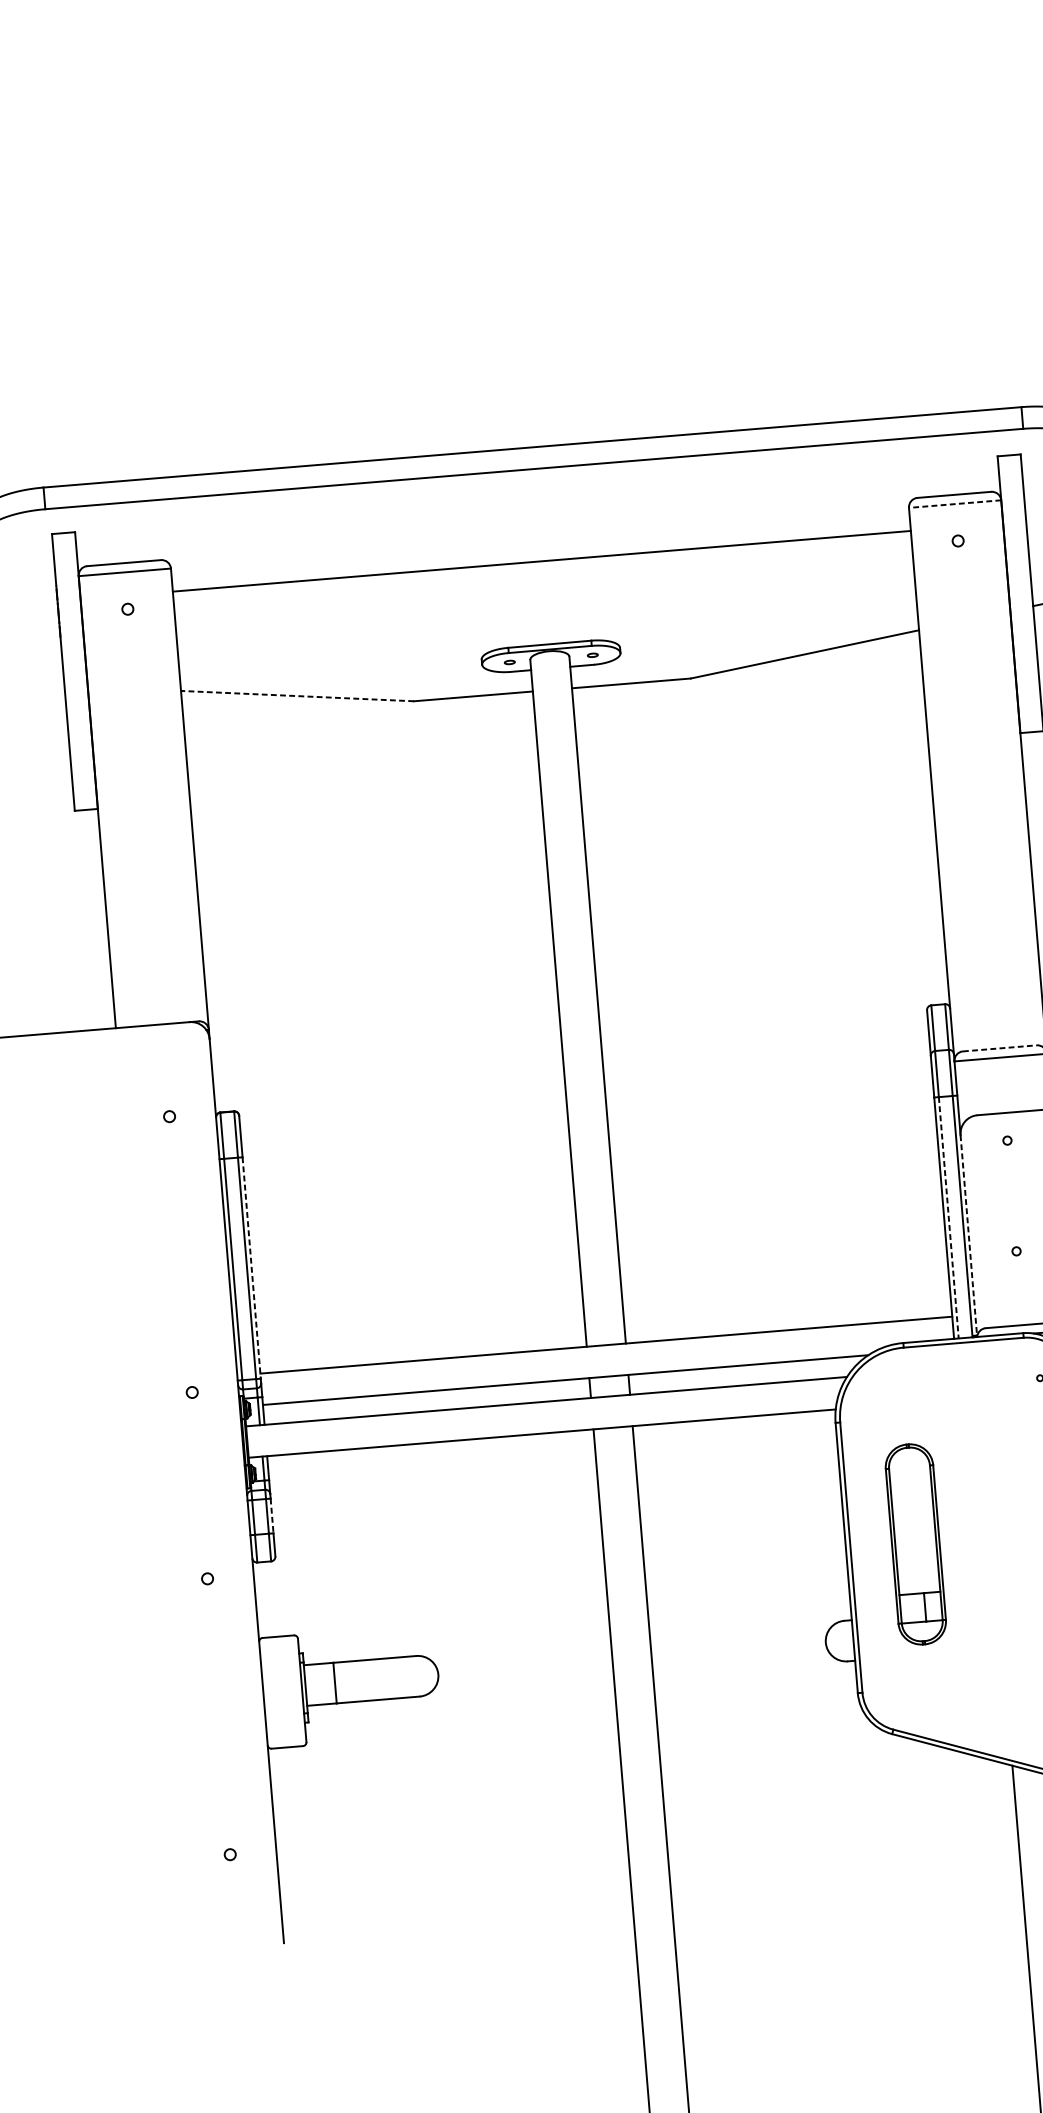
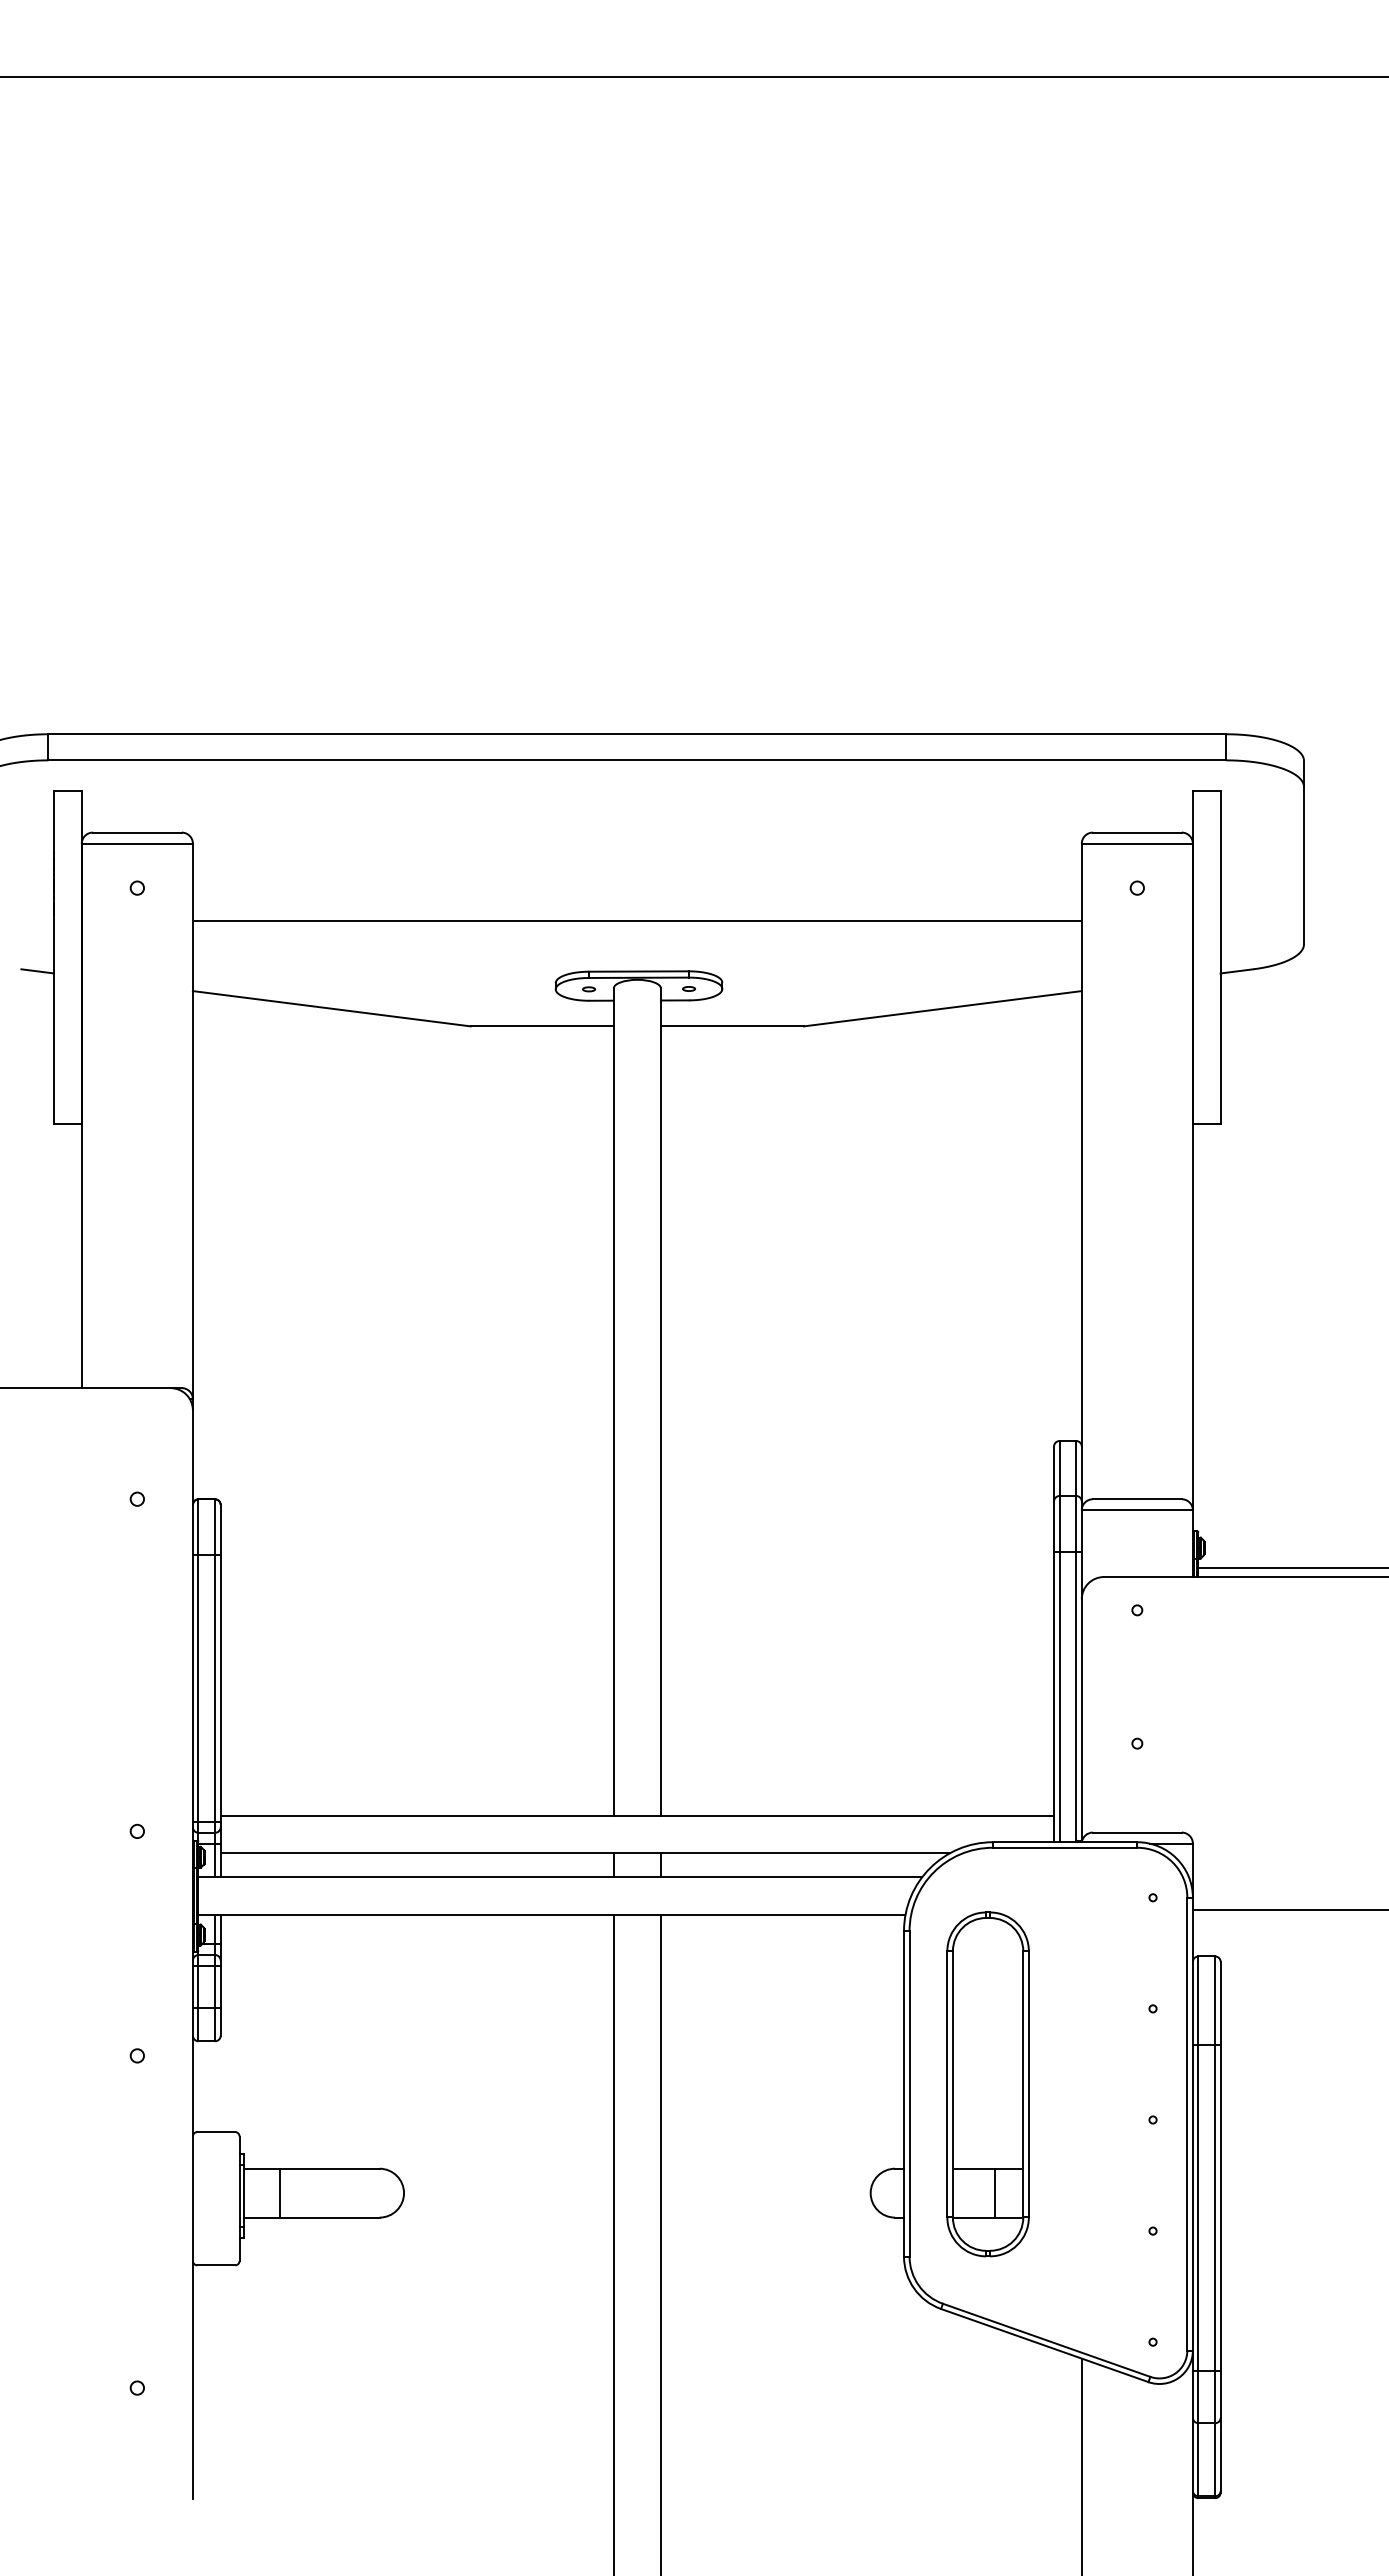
line: (955, 503) -> (1137, 843), dashed -> solid
line: (541, 561) -> (636, 921), moved
line: (50, 685) -> (37, 971), added
line: (297, 695) -> (331, 1008), dashed -> solid
line: (1000, 1048) -> (1137, 1499), dashed -> solid
line: (948, 1218) -> (1059, 1697), dashed -> solid
line: (968, 1235) -> (1081, 1720), dashed -> solid
line: (251, 1268) -> (220, 1688), dashed -> solid
line: (271, 1516) -> (220, 1987), dashed -> solid
part: (915, 1544) -> (987, 2084), size x1.43

